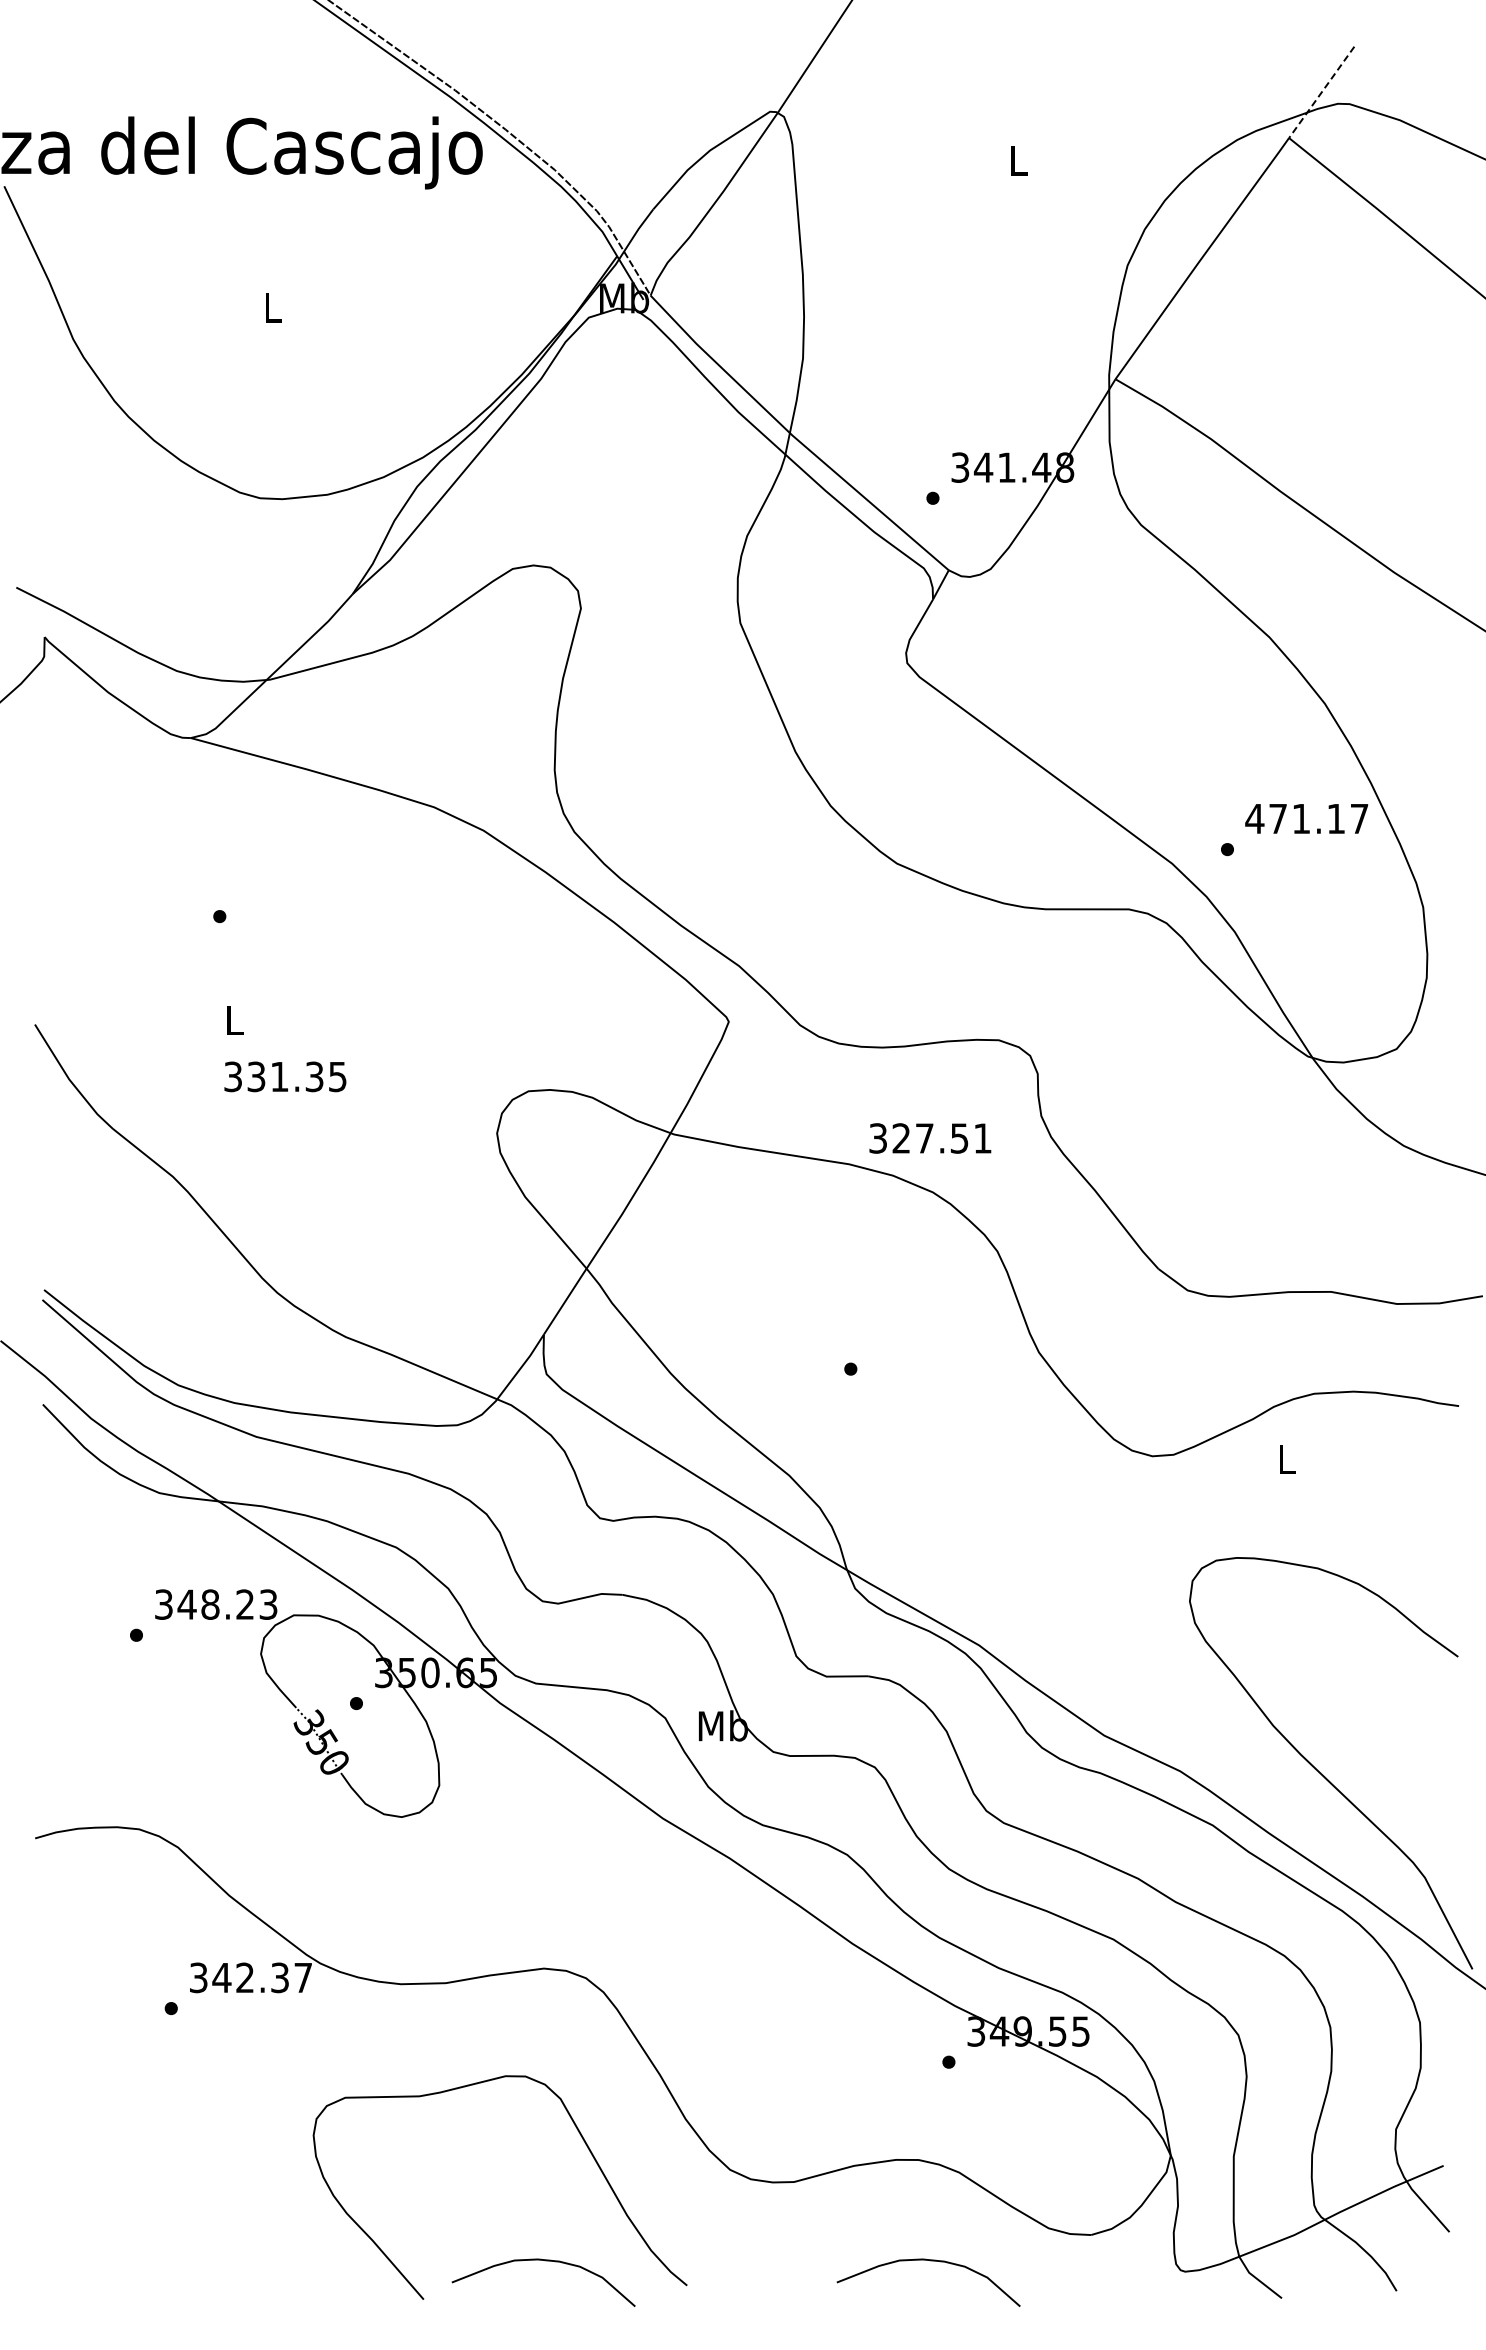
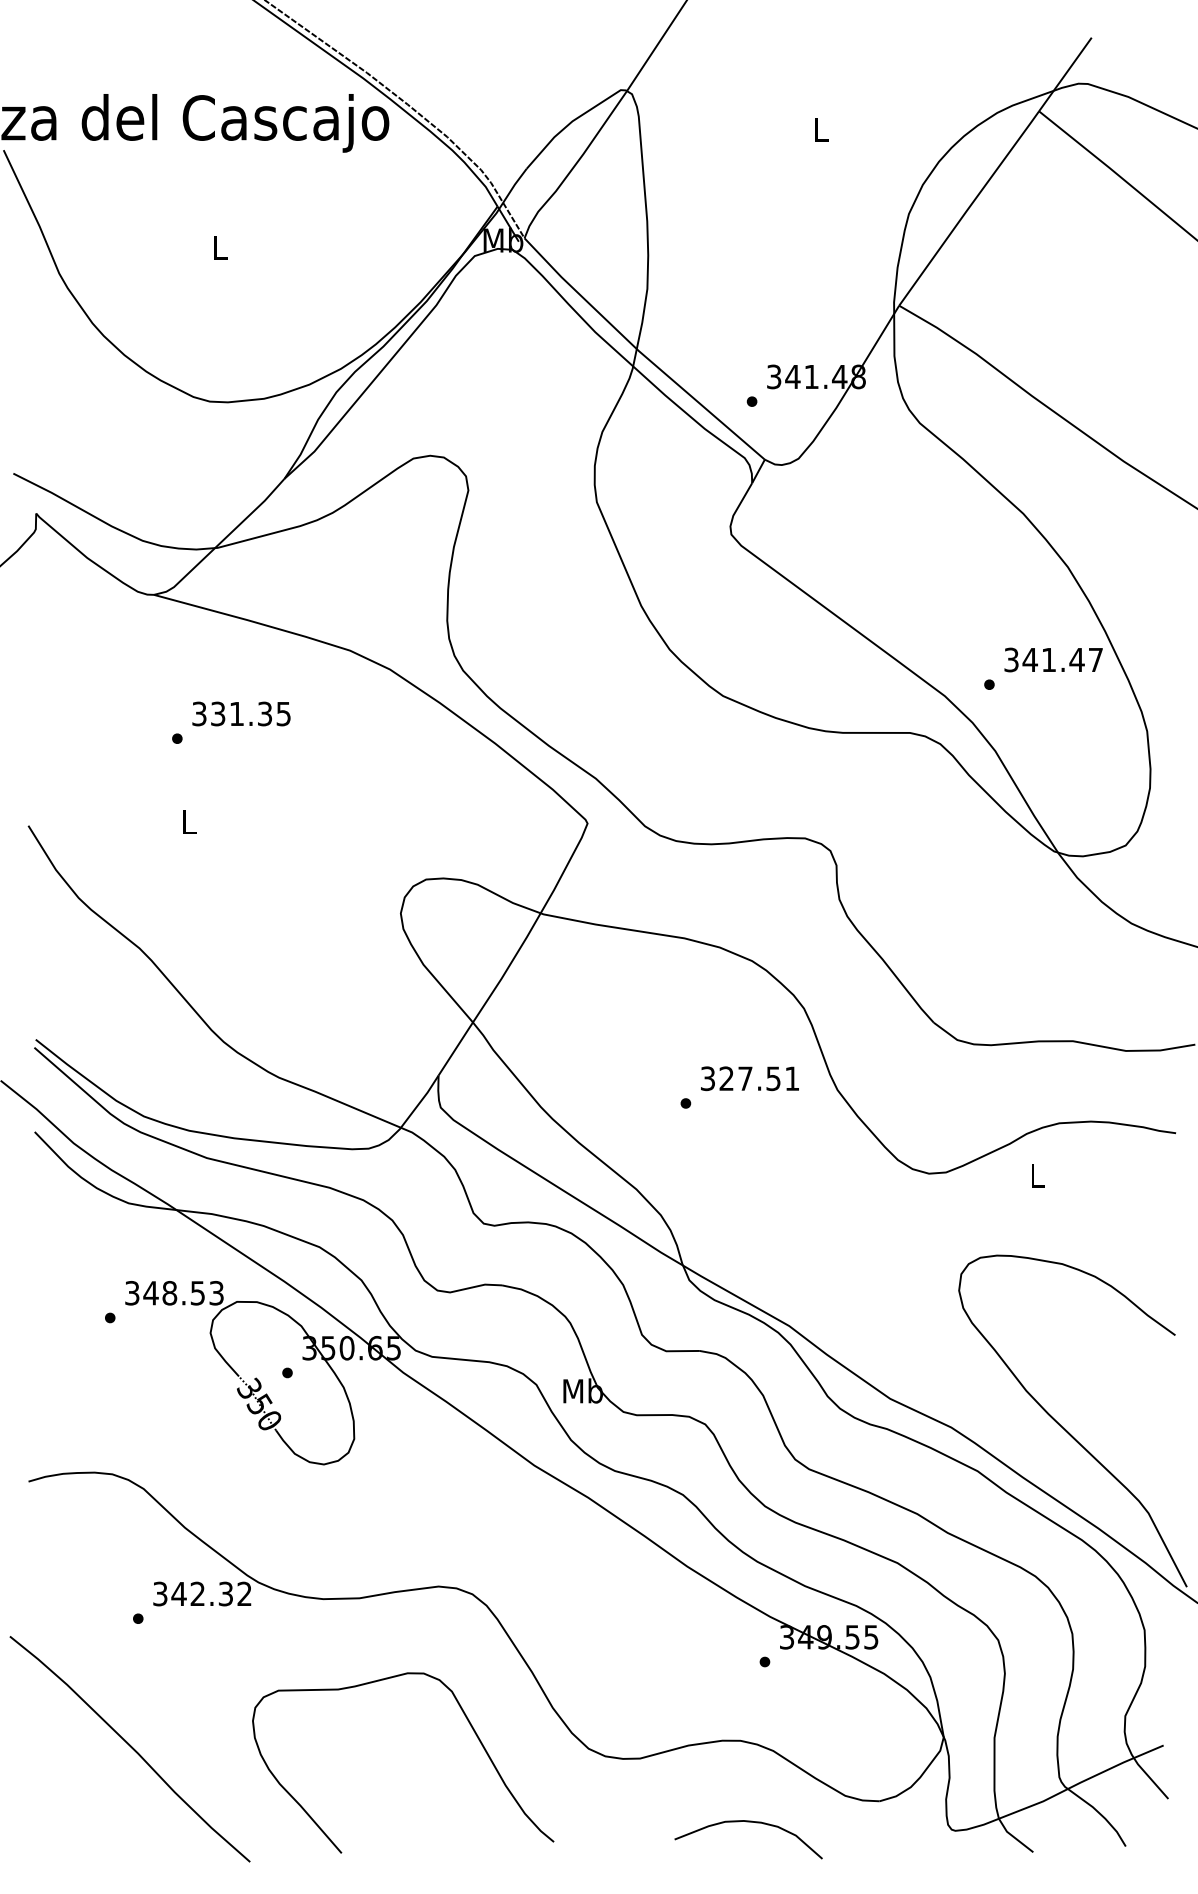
line: (1321, 92) -> (1065, 74), dashed -> solid
text: (1295, 818) -> (1044, 659), 471.17 -> 341.47
text: (285, 1076) -> (241, 713), moved
text: (930, 1138) -> (750, 1078), moved
text: (244, 1604) -> (197, 1293), 348.23 -> 348.53
text: (302, 1977) -> (244, 1593), 342.37 -> 342.32
curve: (162, 2168) -> (131, 1747), added
curve: (545, 2261) -> (439, 1822), removed

